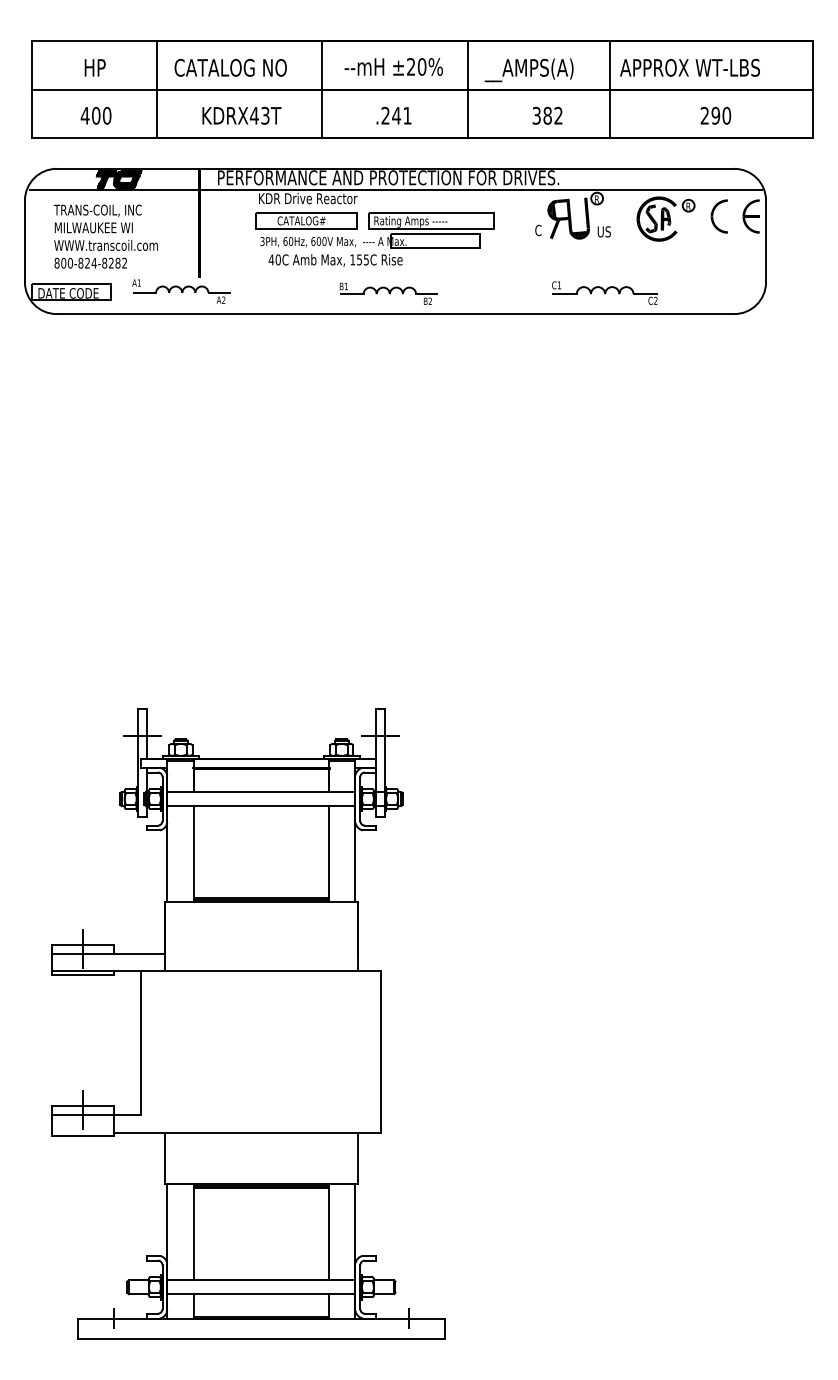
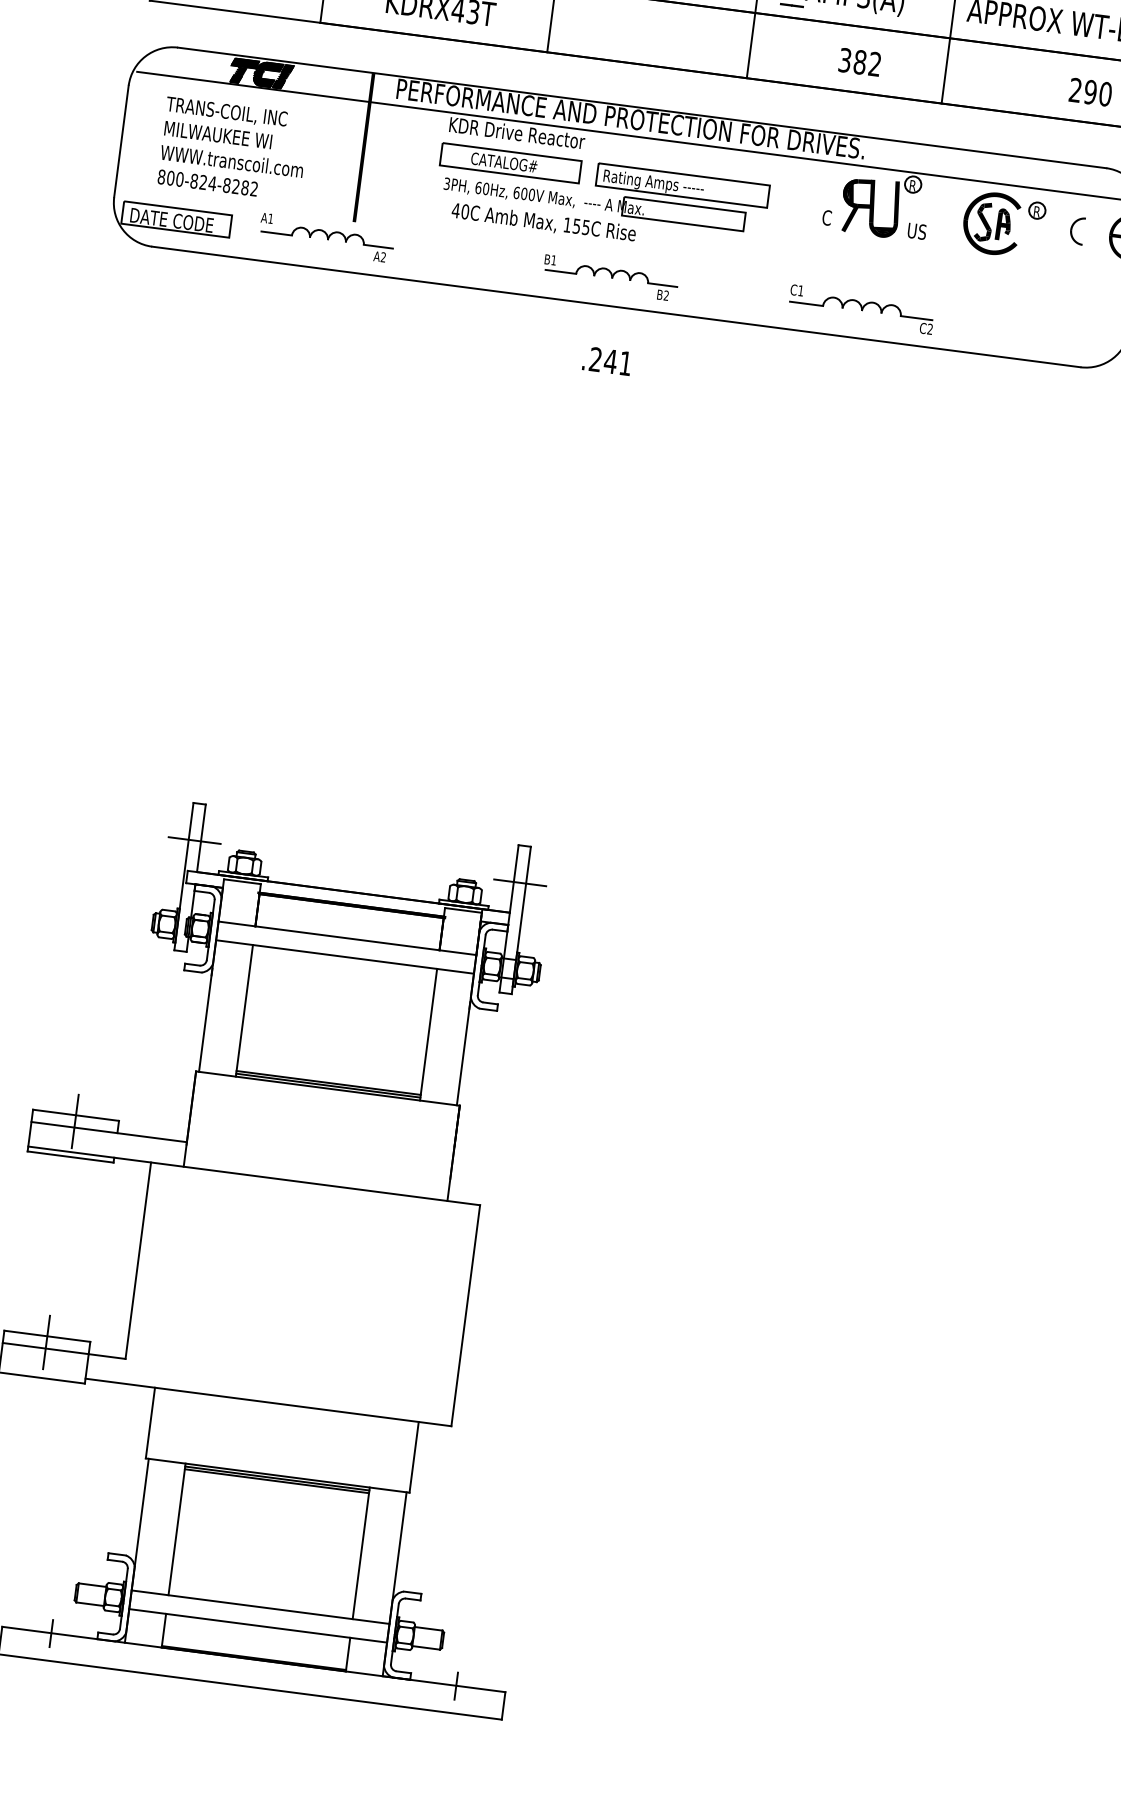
text: (393, 115) -> (606, 360), moved
part: (718, 216) -> (1076, 230), size x0.6
part: (604, 292) -> (861, 308), moved

